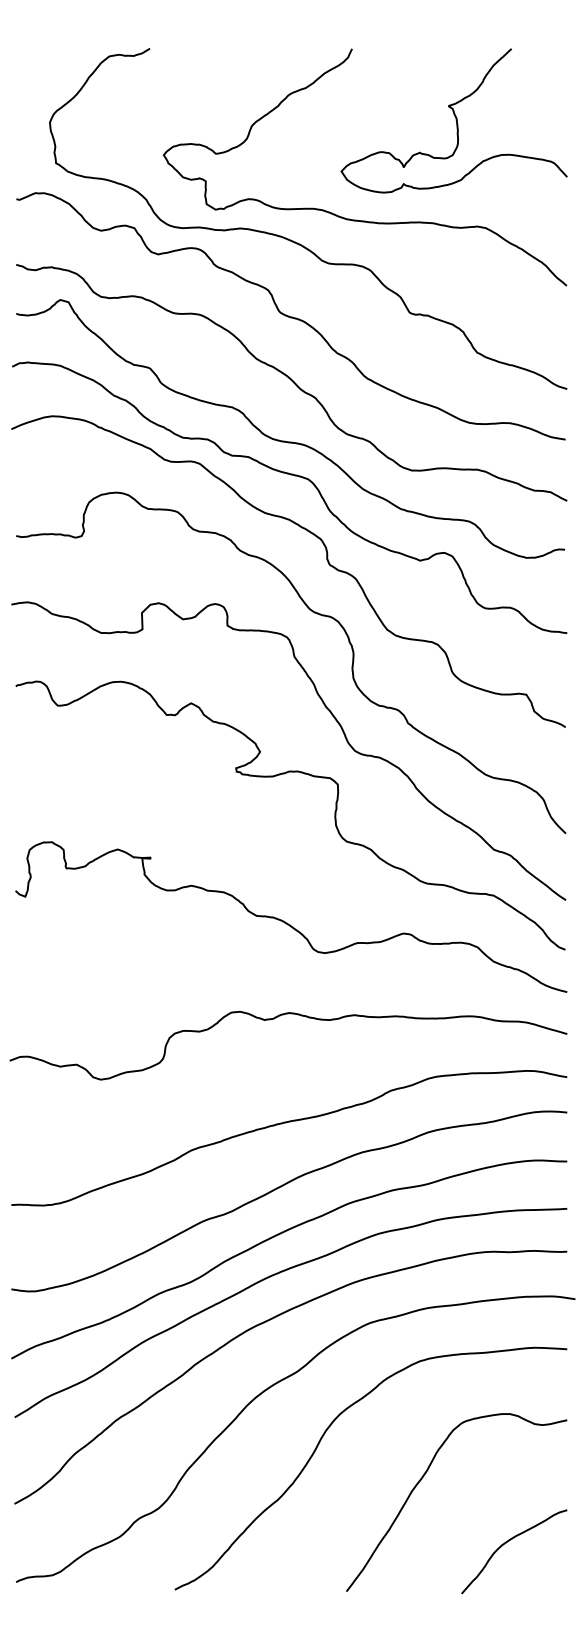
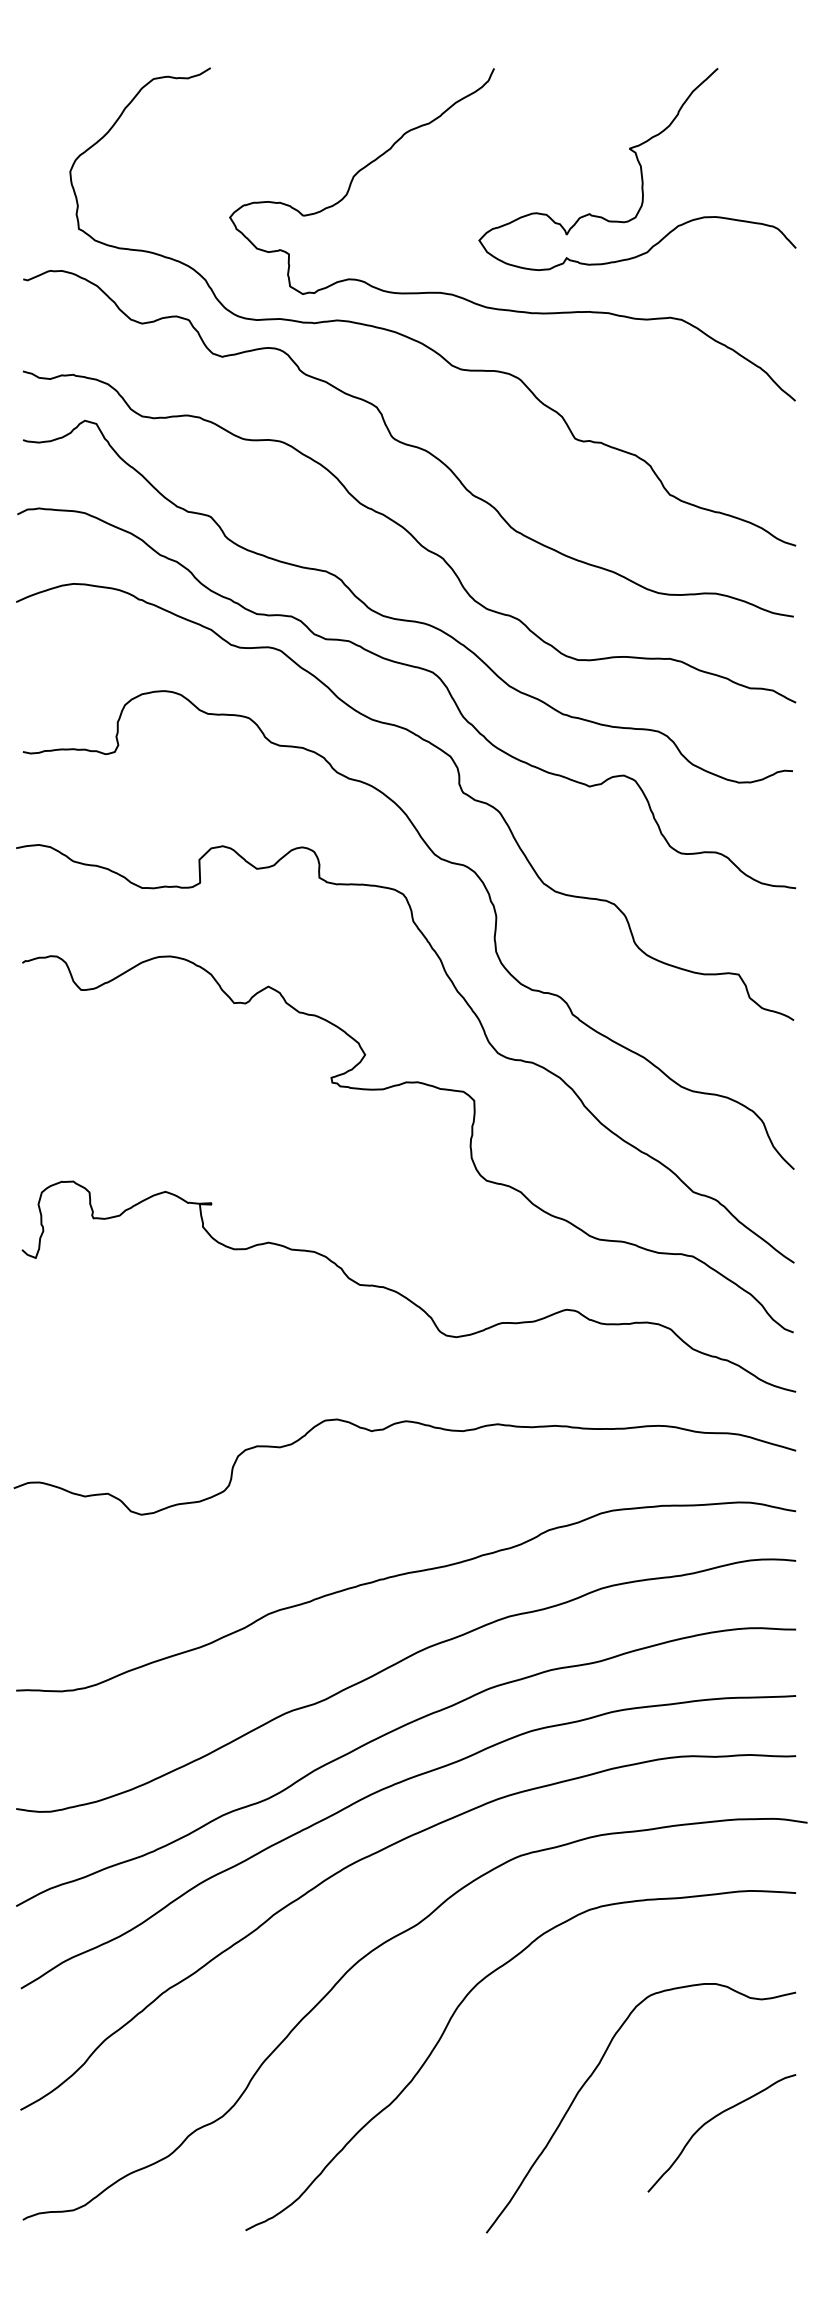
curve: (508, 1542) -> (713, 2119), moved

